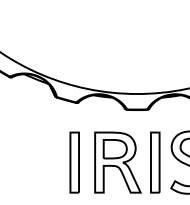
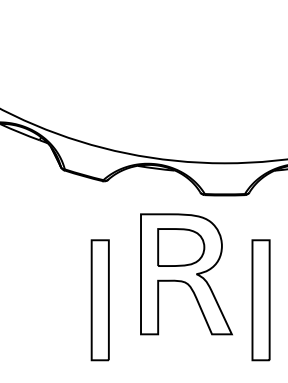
part: (117, 162) -> (185, 274), moved

